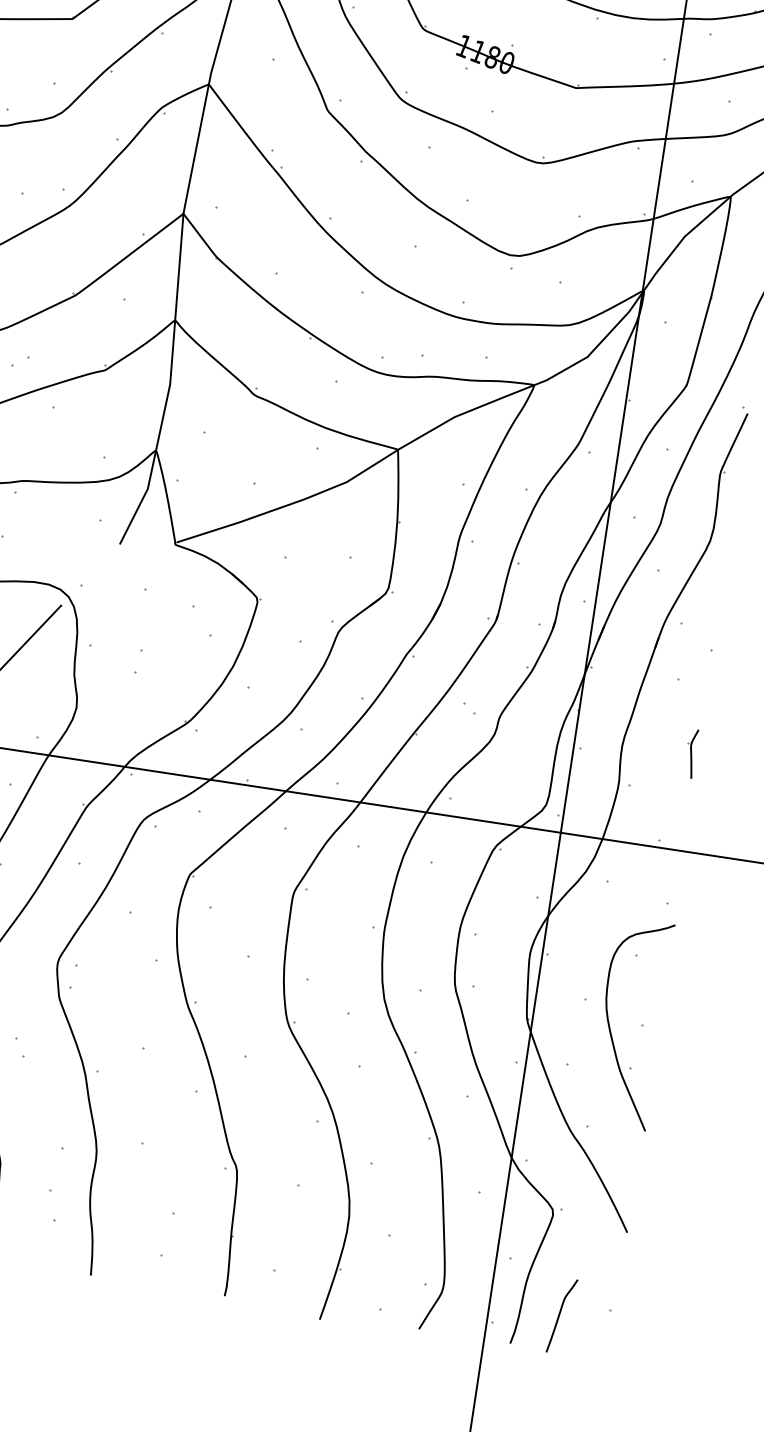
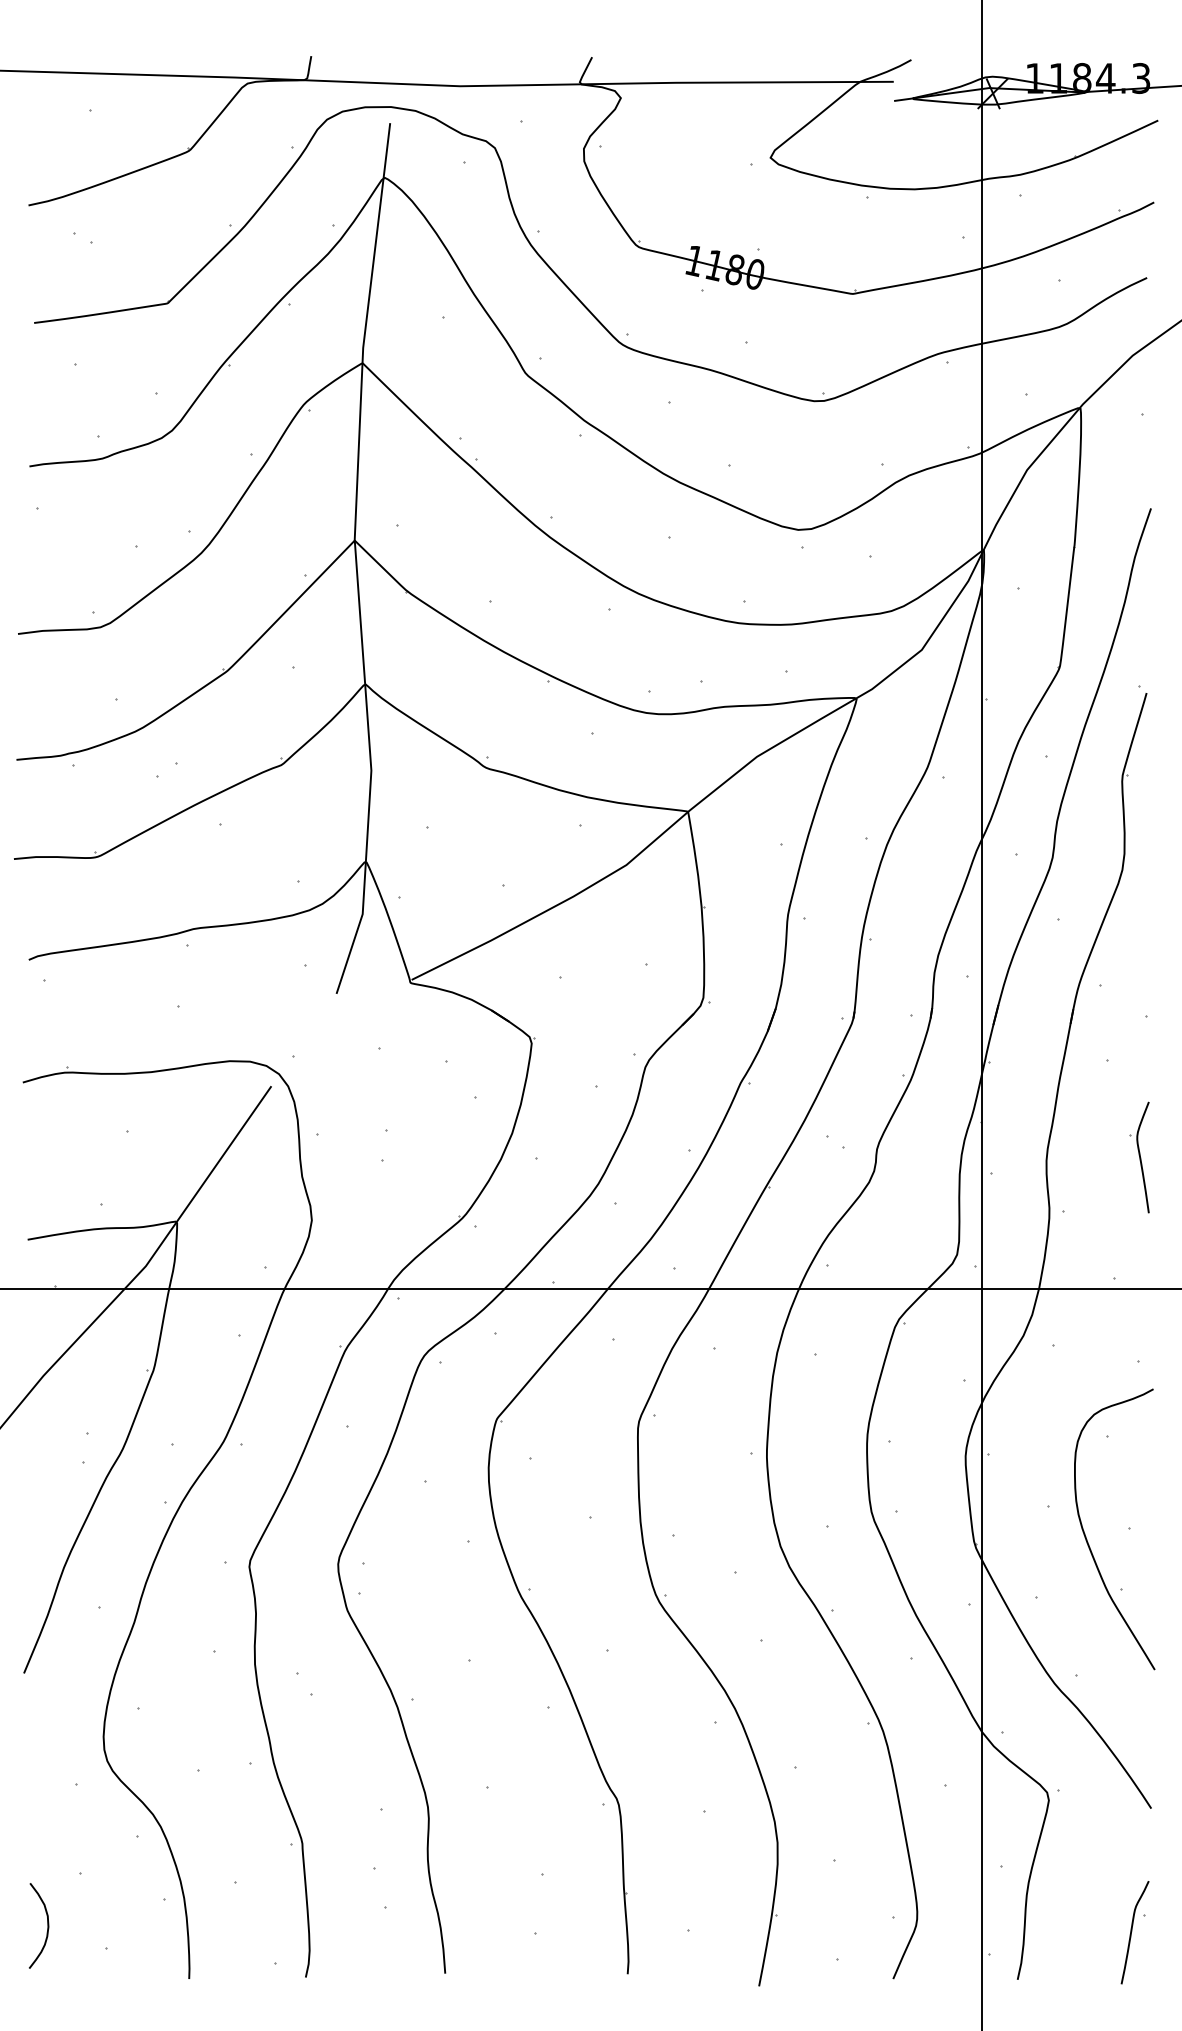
part: (690, 753) -> (1139, 1157), size x1.67
curve: (560, 1314) -> (1132, 1931), moved

